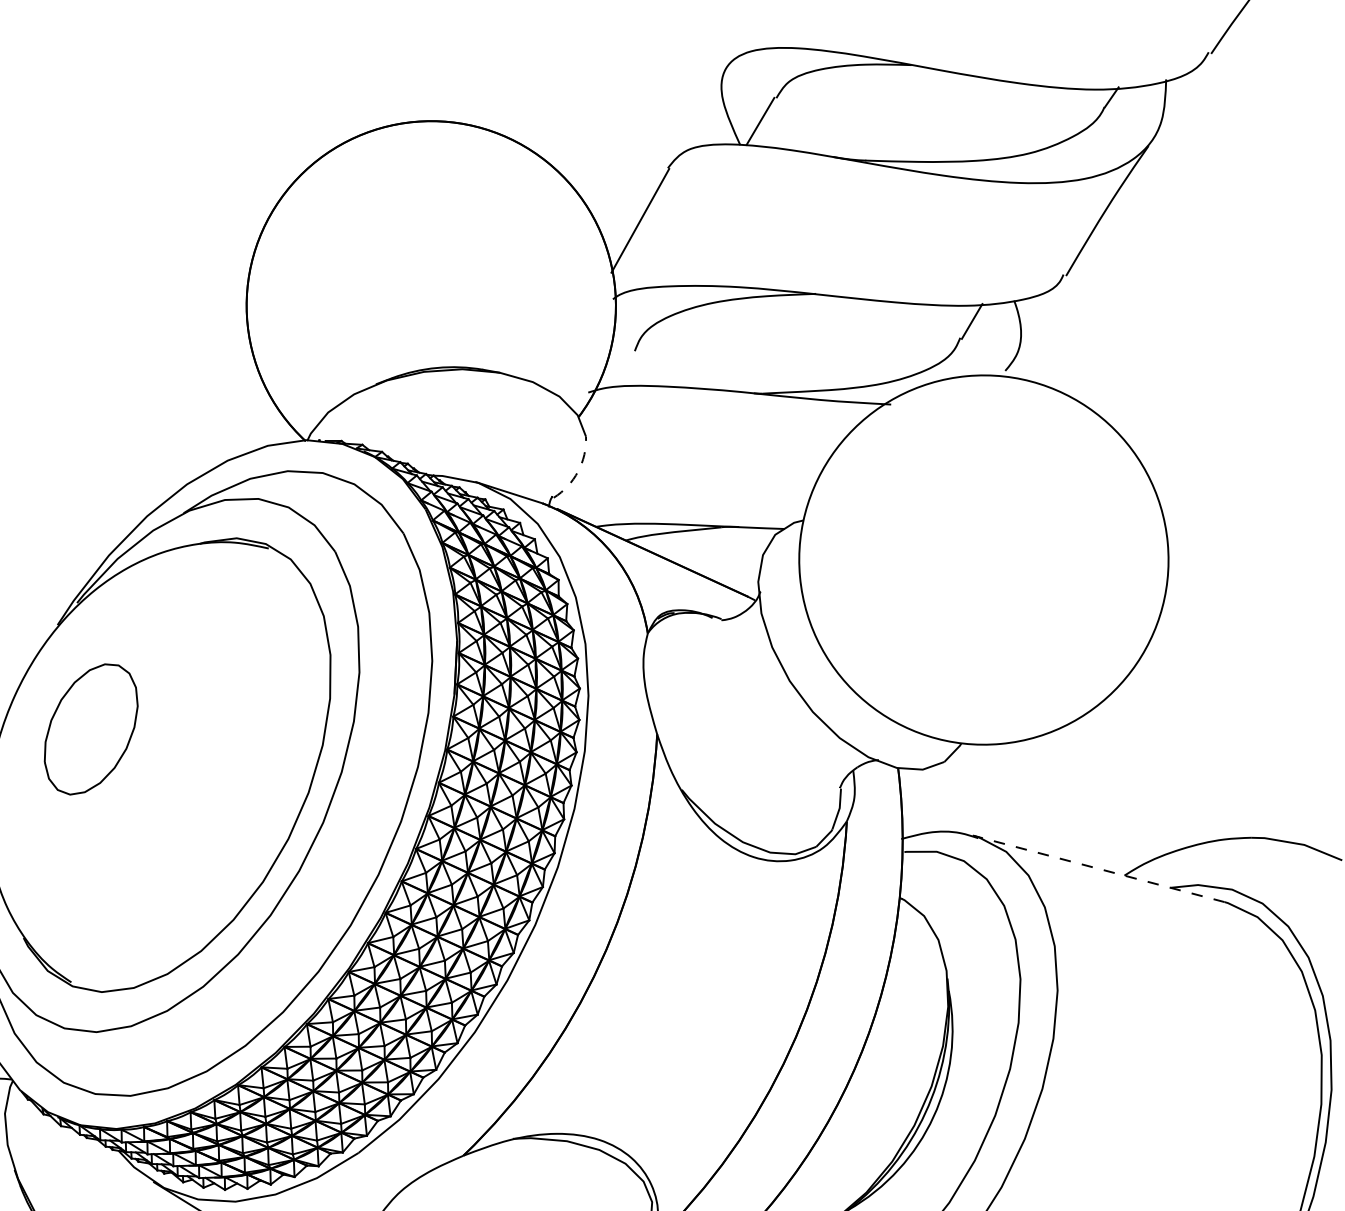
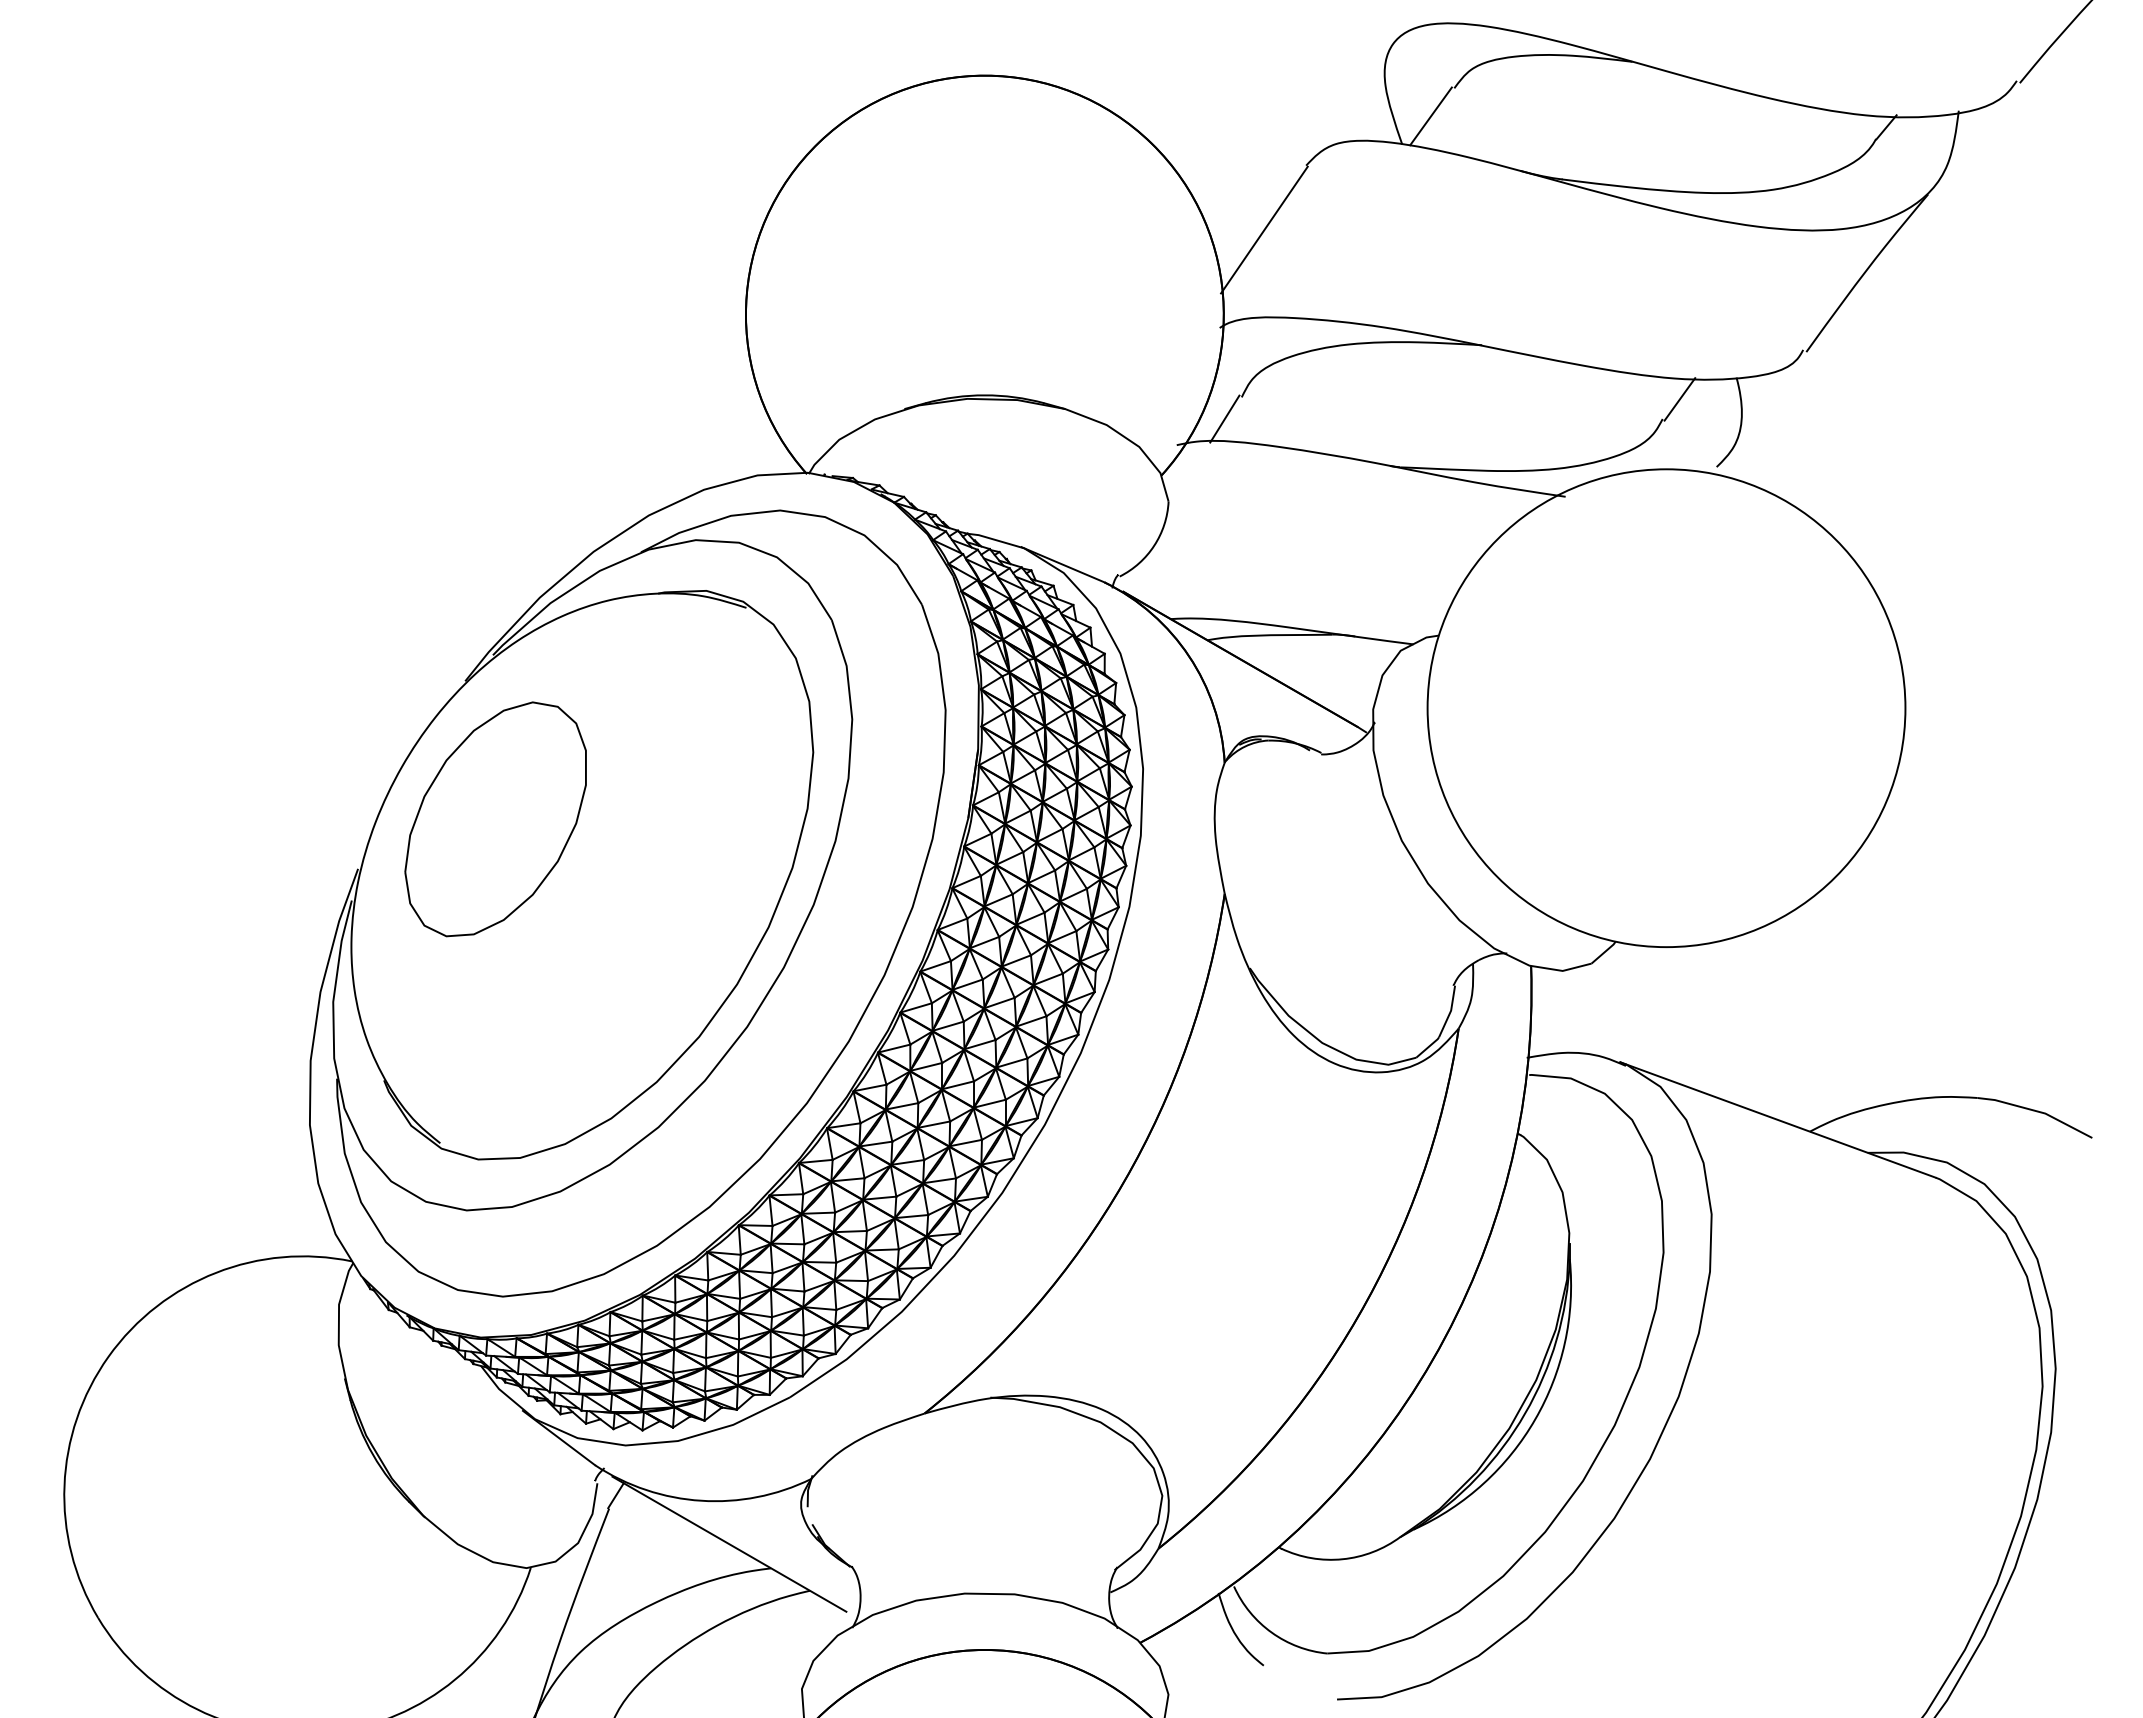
line: (623, 368) -> (1224, 418), added
arc: (578, 471) -> (1154, 545), dashed -> solid
part: (90, 729) -> (495, 819), size x1.43
line: (1099, 868) -> (1778, 1119), dashed -> solid

